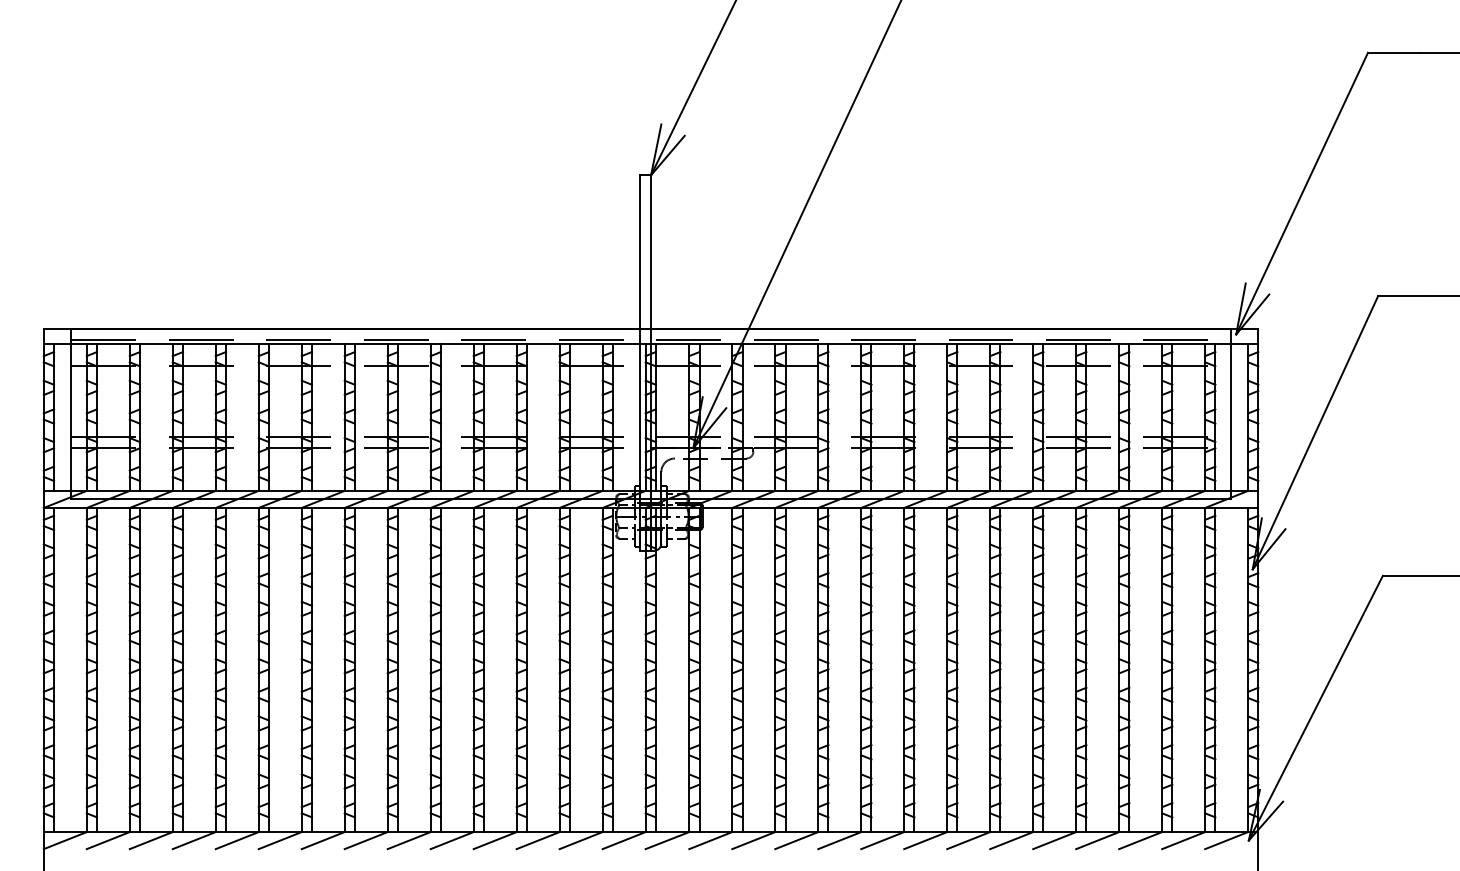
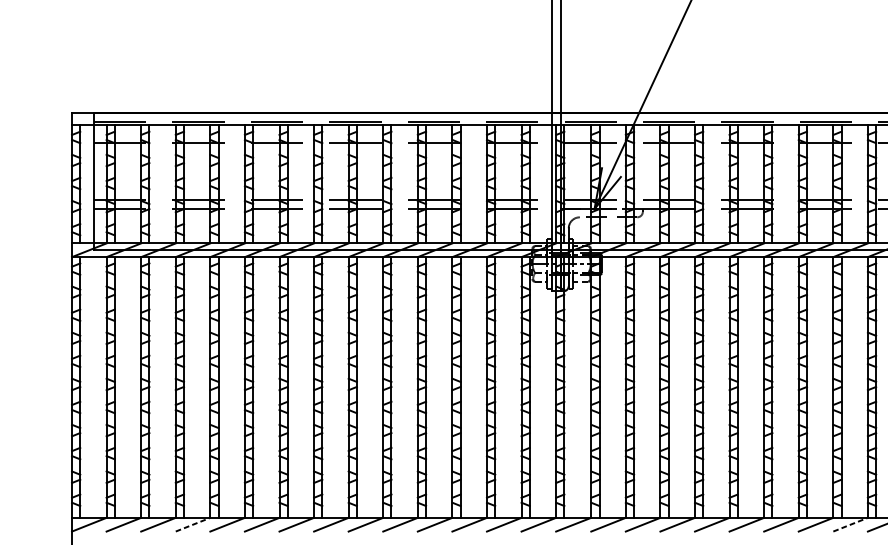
line: (194, 840) -> (193, 524), solid -> dashed
line: (1012, 840) -> (851, 524), solid -> dashed

